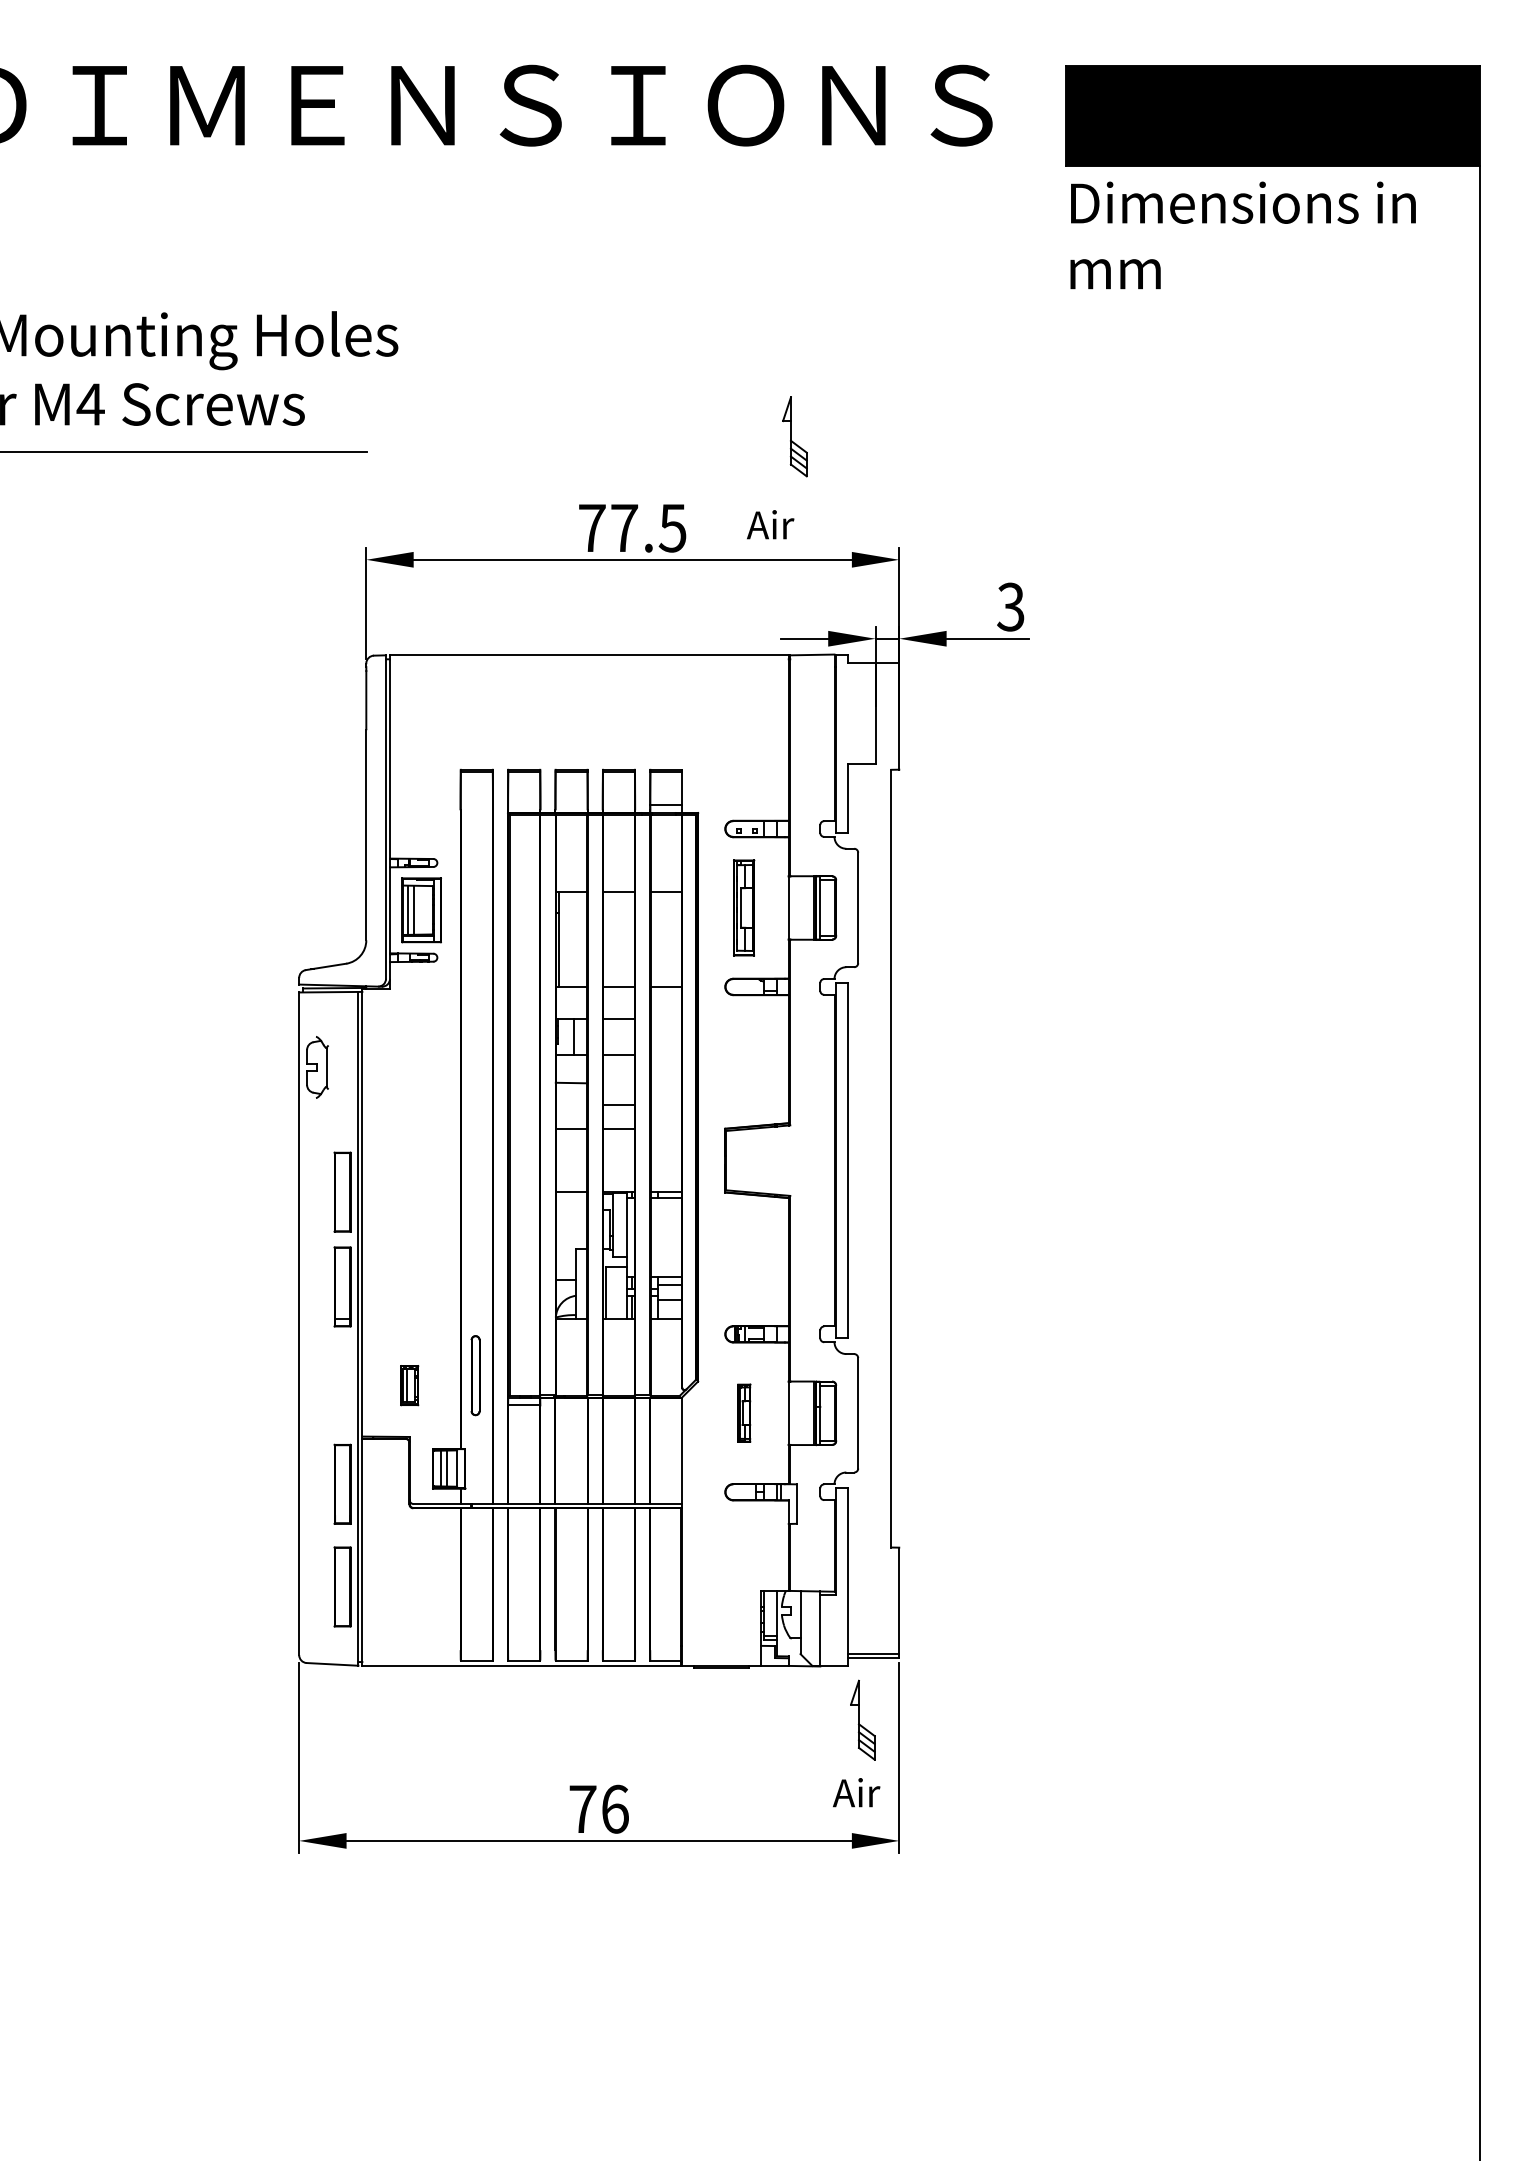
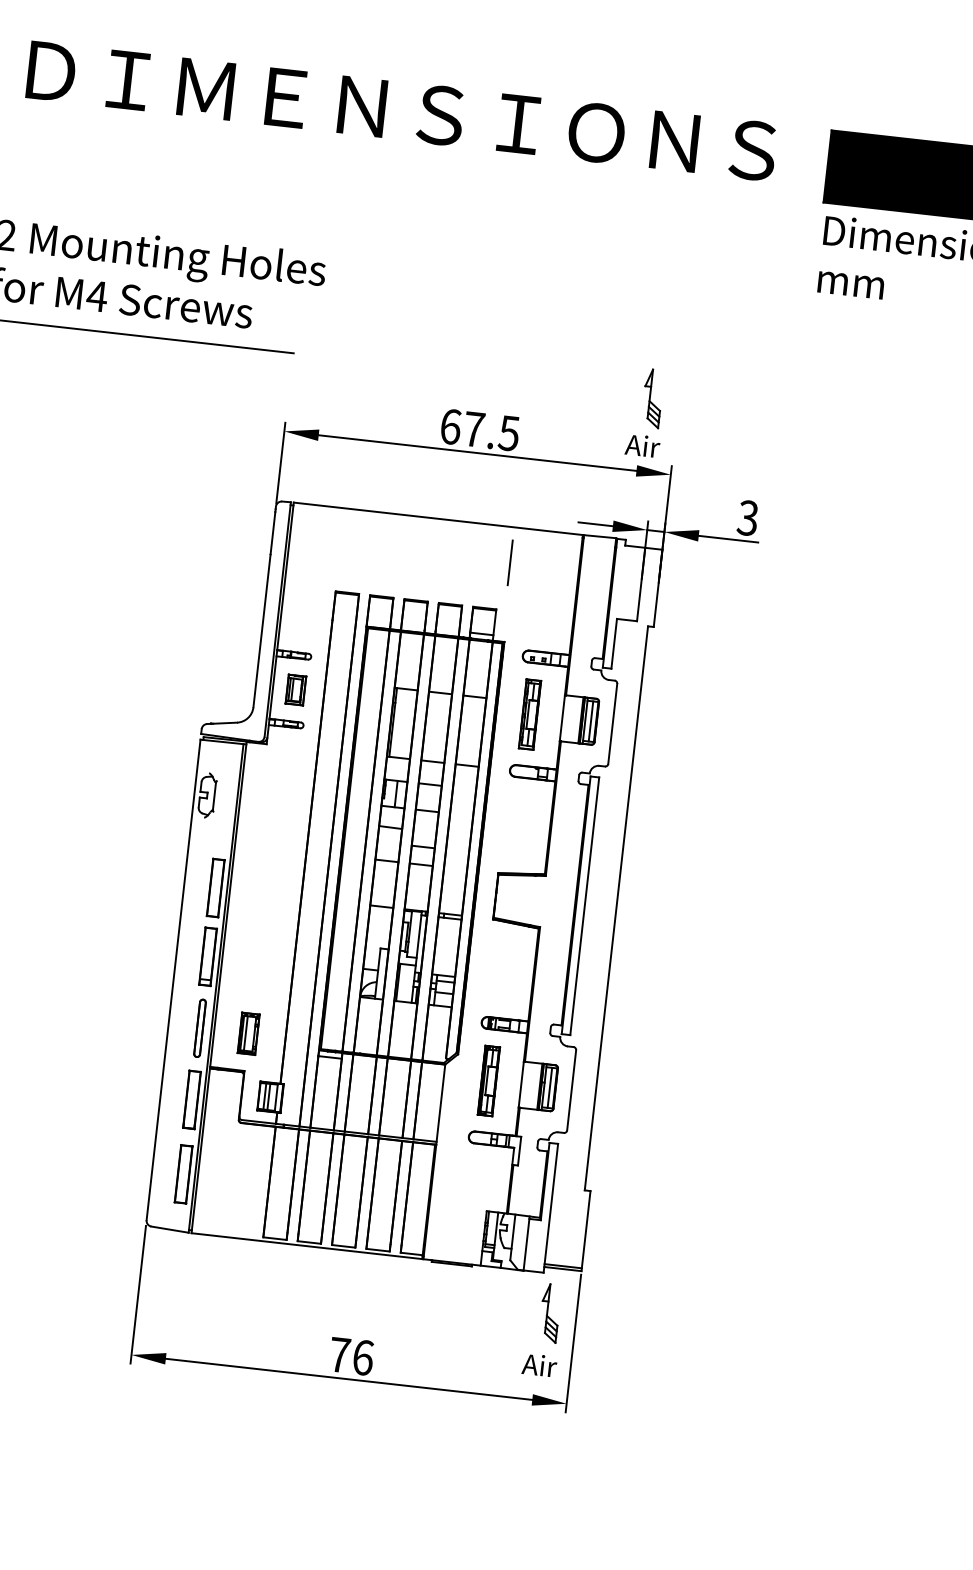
part: (794, 436) -> (652, 398), moved
text: (770, 524) -> (642, 445), moved
text: (592, 527) -> (451, 426), 77.5 -> 67.5
line: (693, 704) -> (509, 562), added
line: (828, 907) -> (591, 721), added
part: (421, 910) -> (295, 690), size x0.62
part: (475, 1375) -> (199, 1028), moved
part: (409, 1385) -> (248, 1033), size x1.43
part: (744, 1412) -> (489, 1080), size x1.67
line: (828, 1412) -> (550, 1087), added

